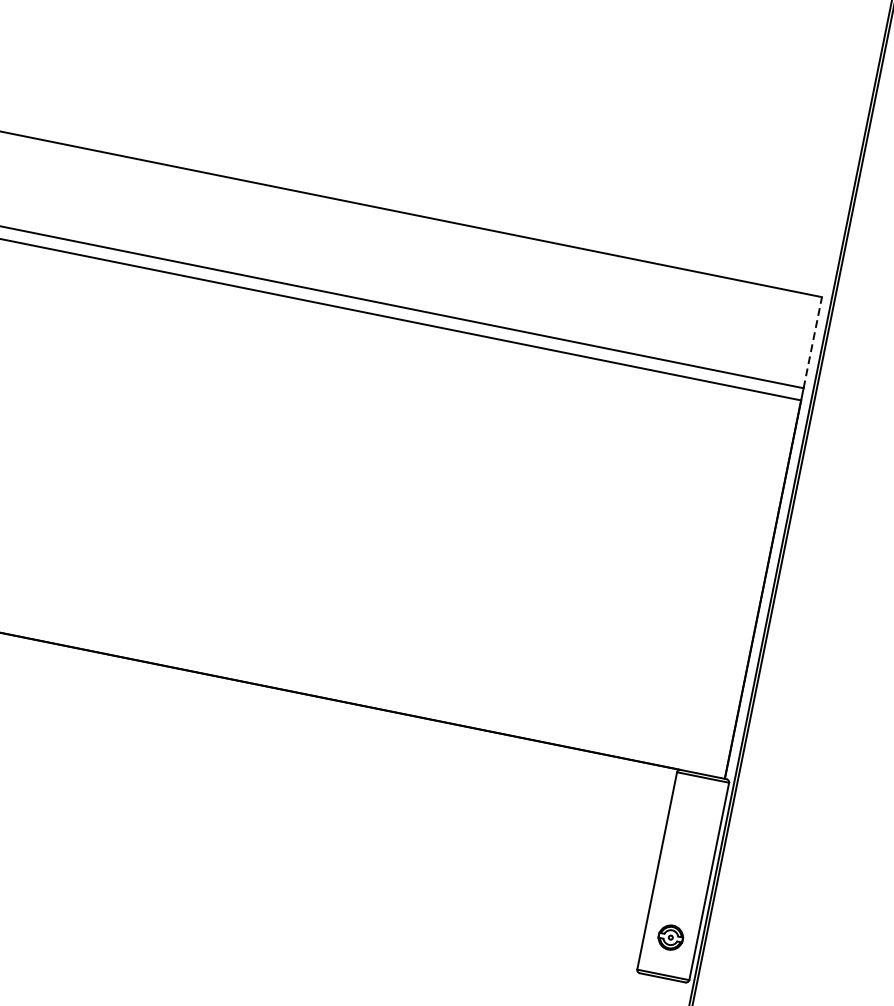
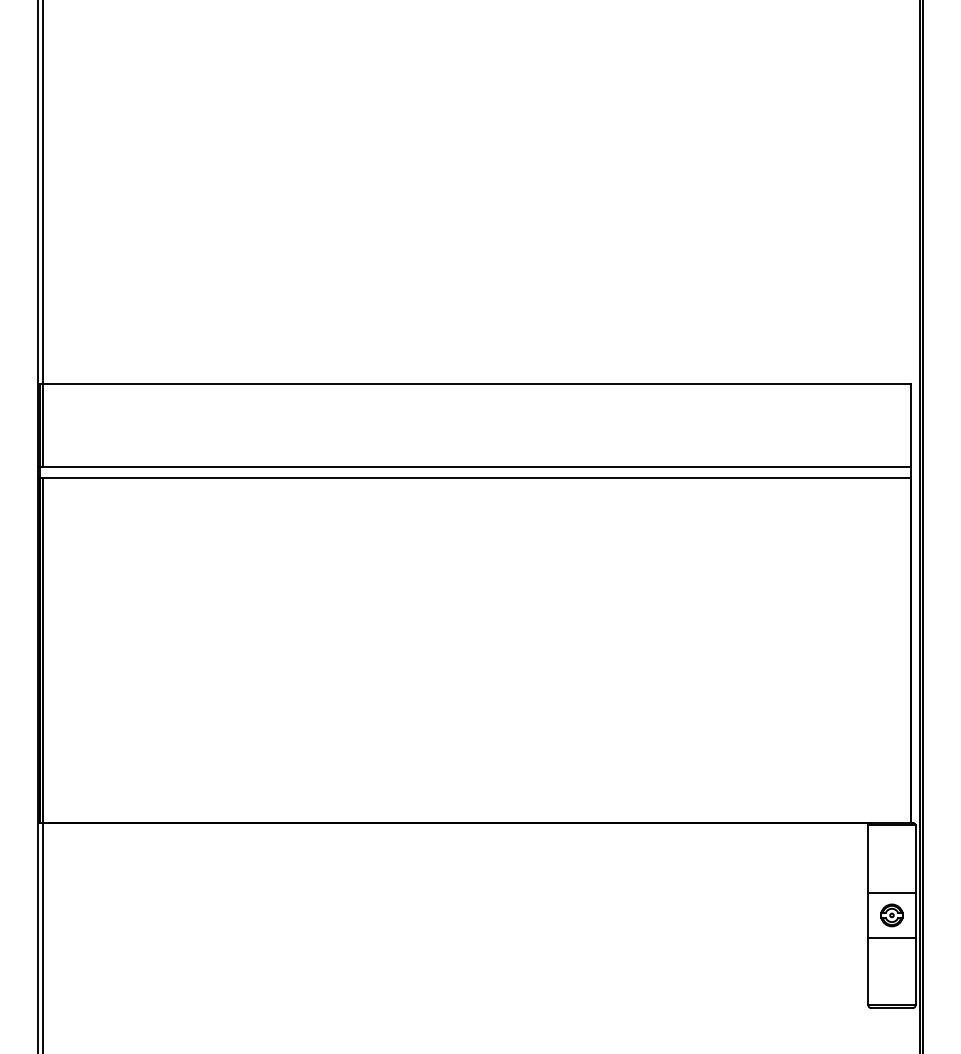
line: (813, 342) -> (911, 425), dashed -> solid
line: (687, 852) -> (891, 893), added
line: (677, 900) -> (891, 937), added
part: (670, 937) -> (891, 915), moved

